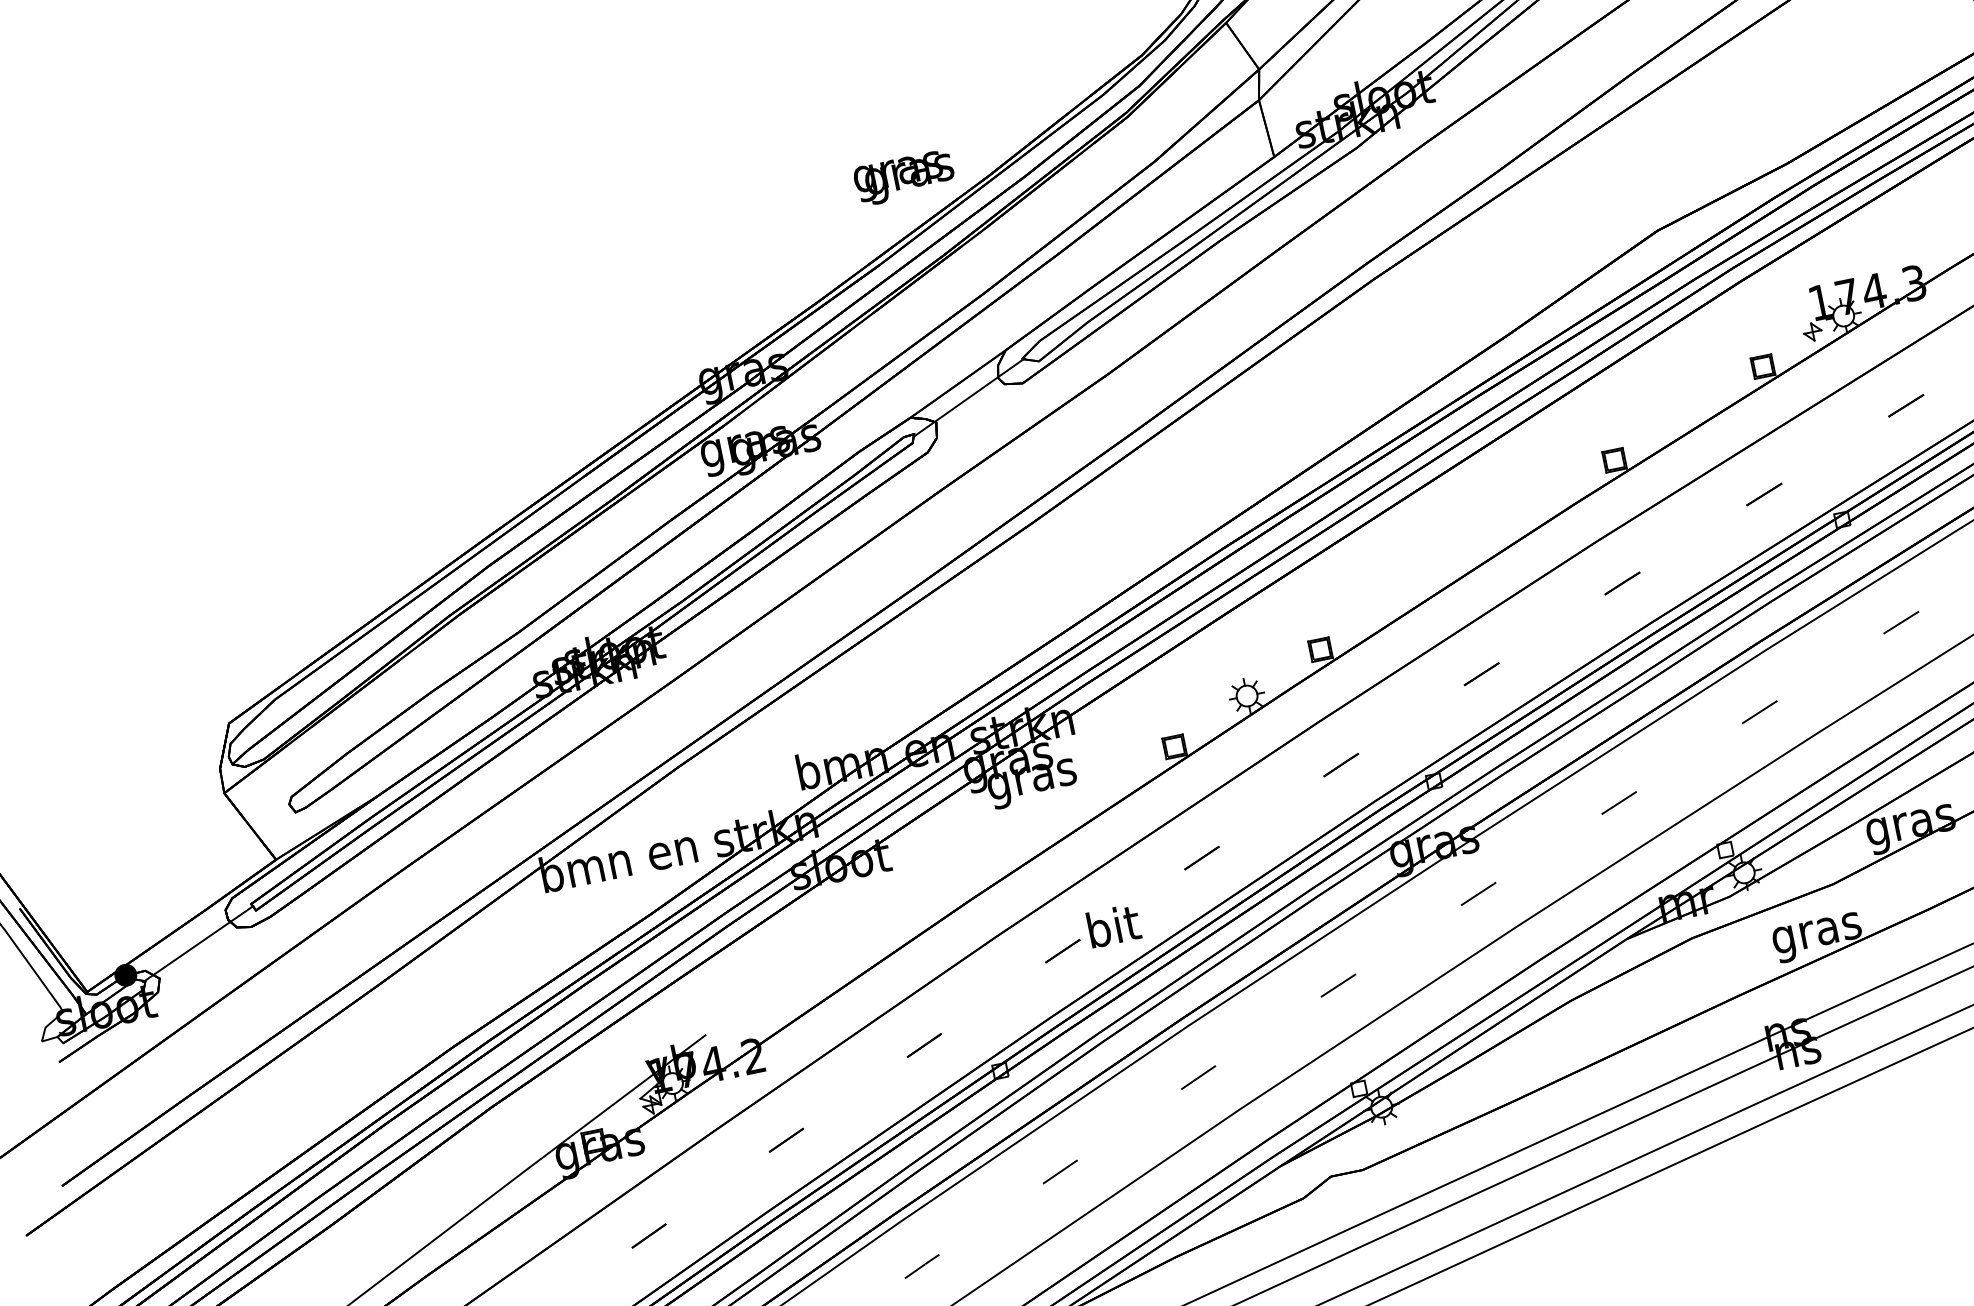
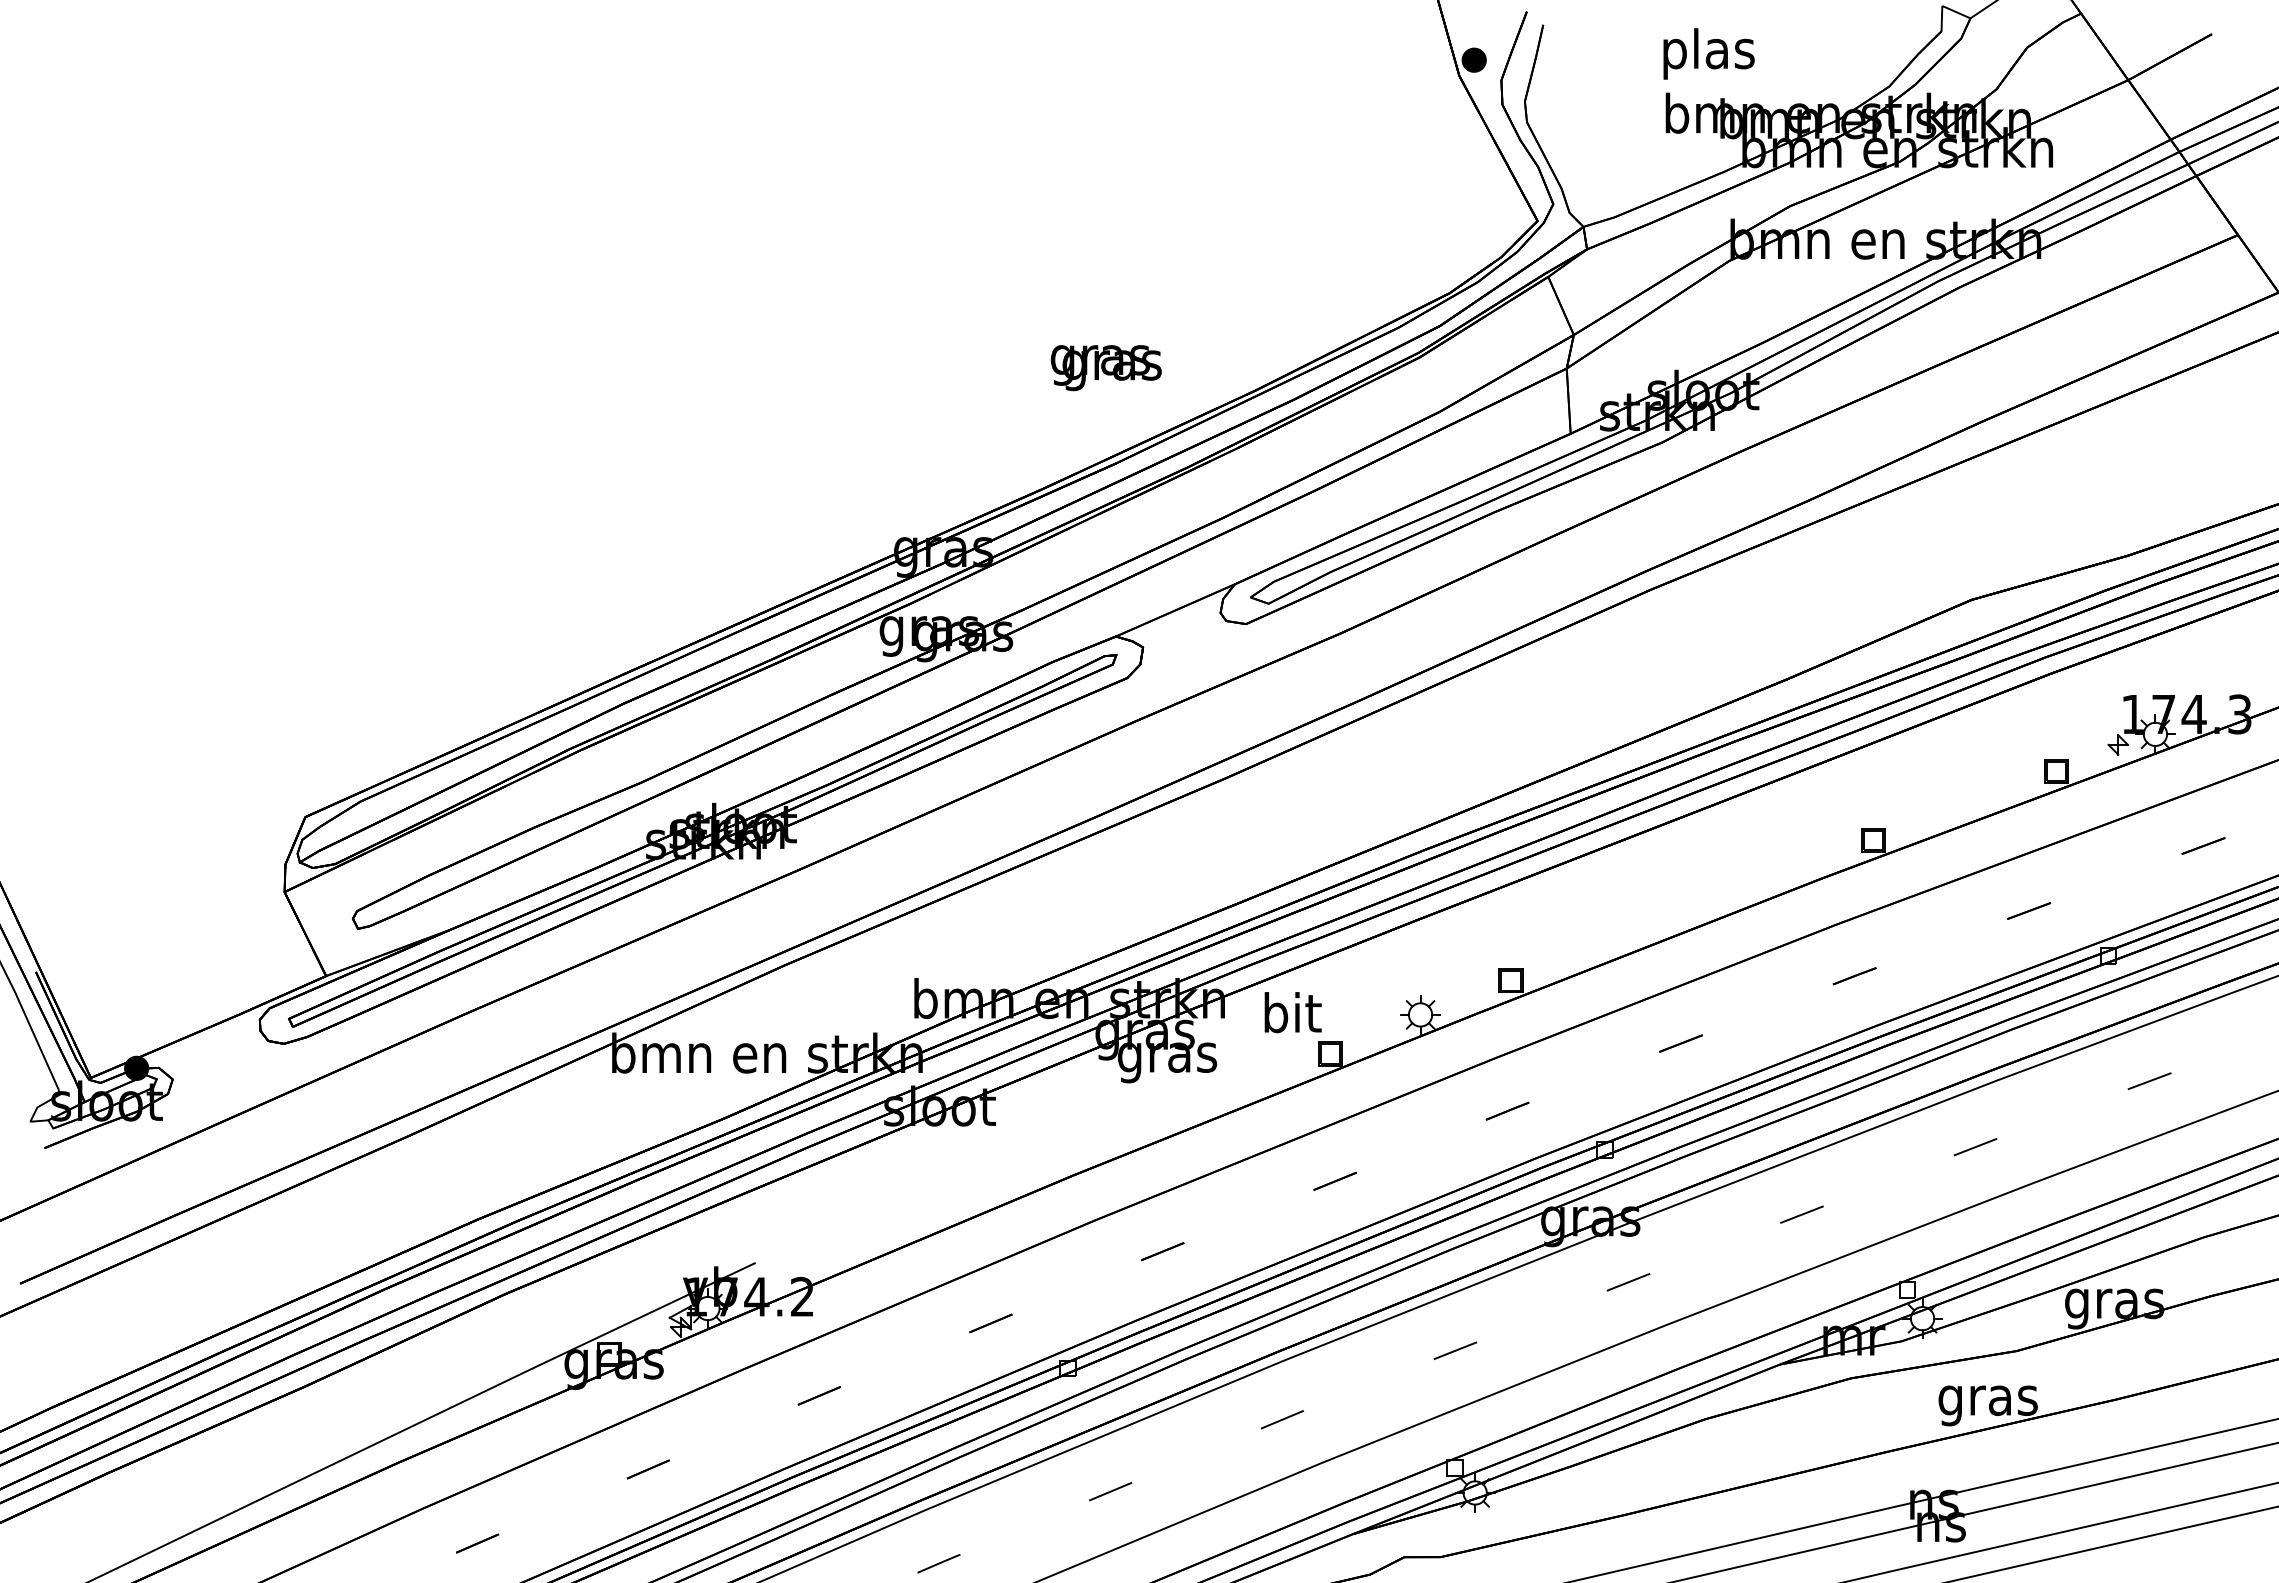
text: (904, 178) -> (1105, 368), moved
line: (969, 397) -> (1184, 627), removed
text: (1113, 925) -> (1292, 1012), moved
line: (198, 944) -> (222, 1050), removed

